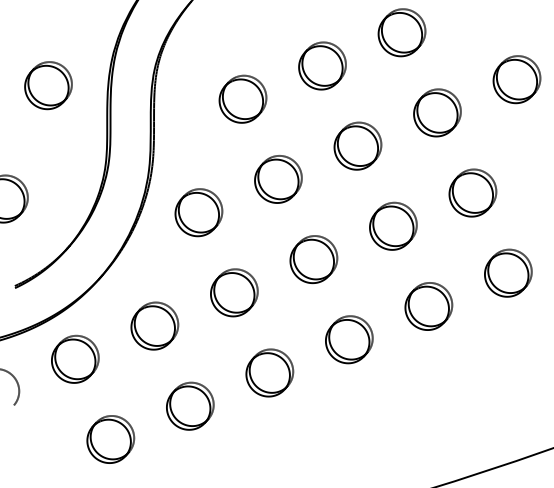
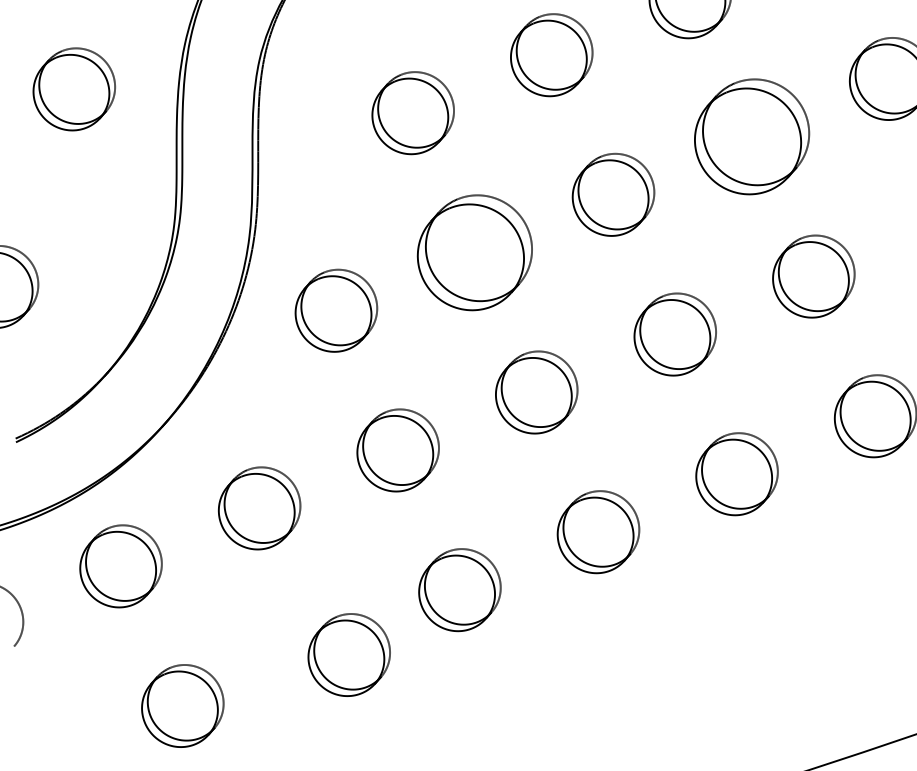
part: (437, 112) -> (752, 136), size x1.4
part: (278, 179) -> (475, 252), size x1.4
part: (190, 405) -> (349, 653), moved

